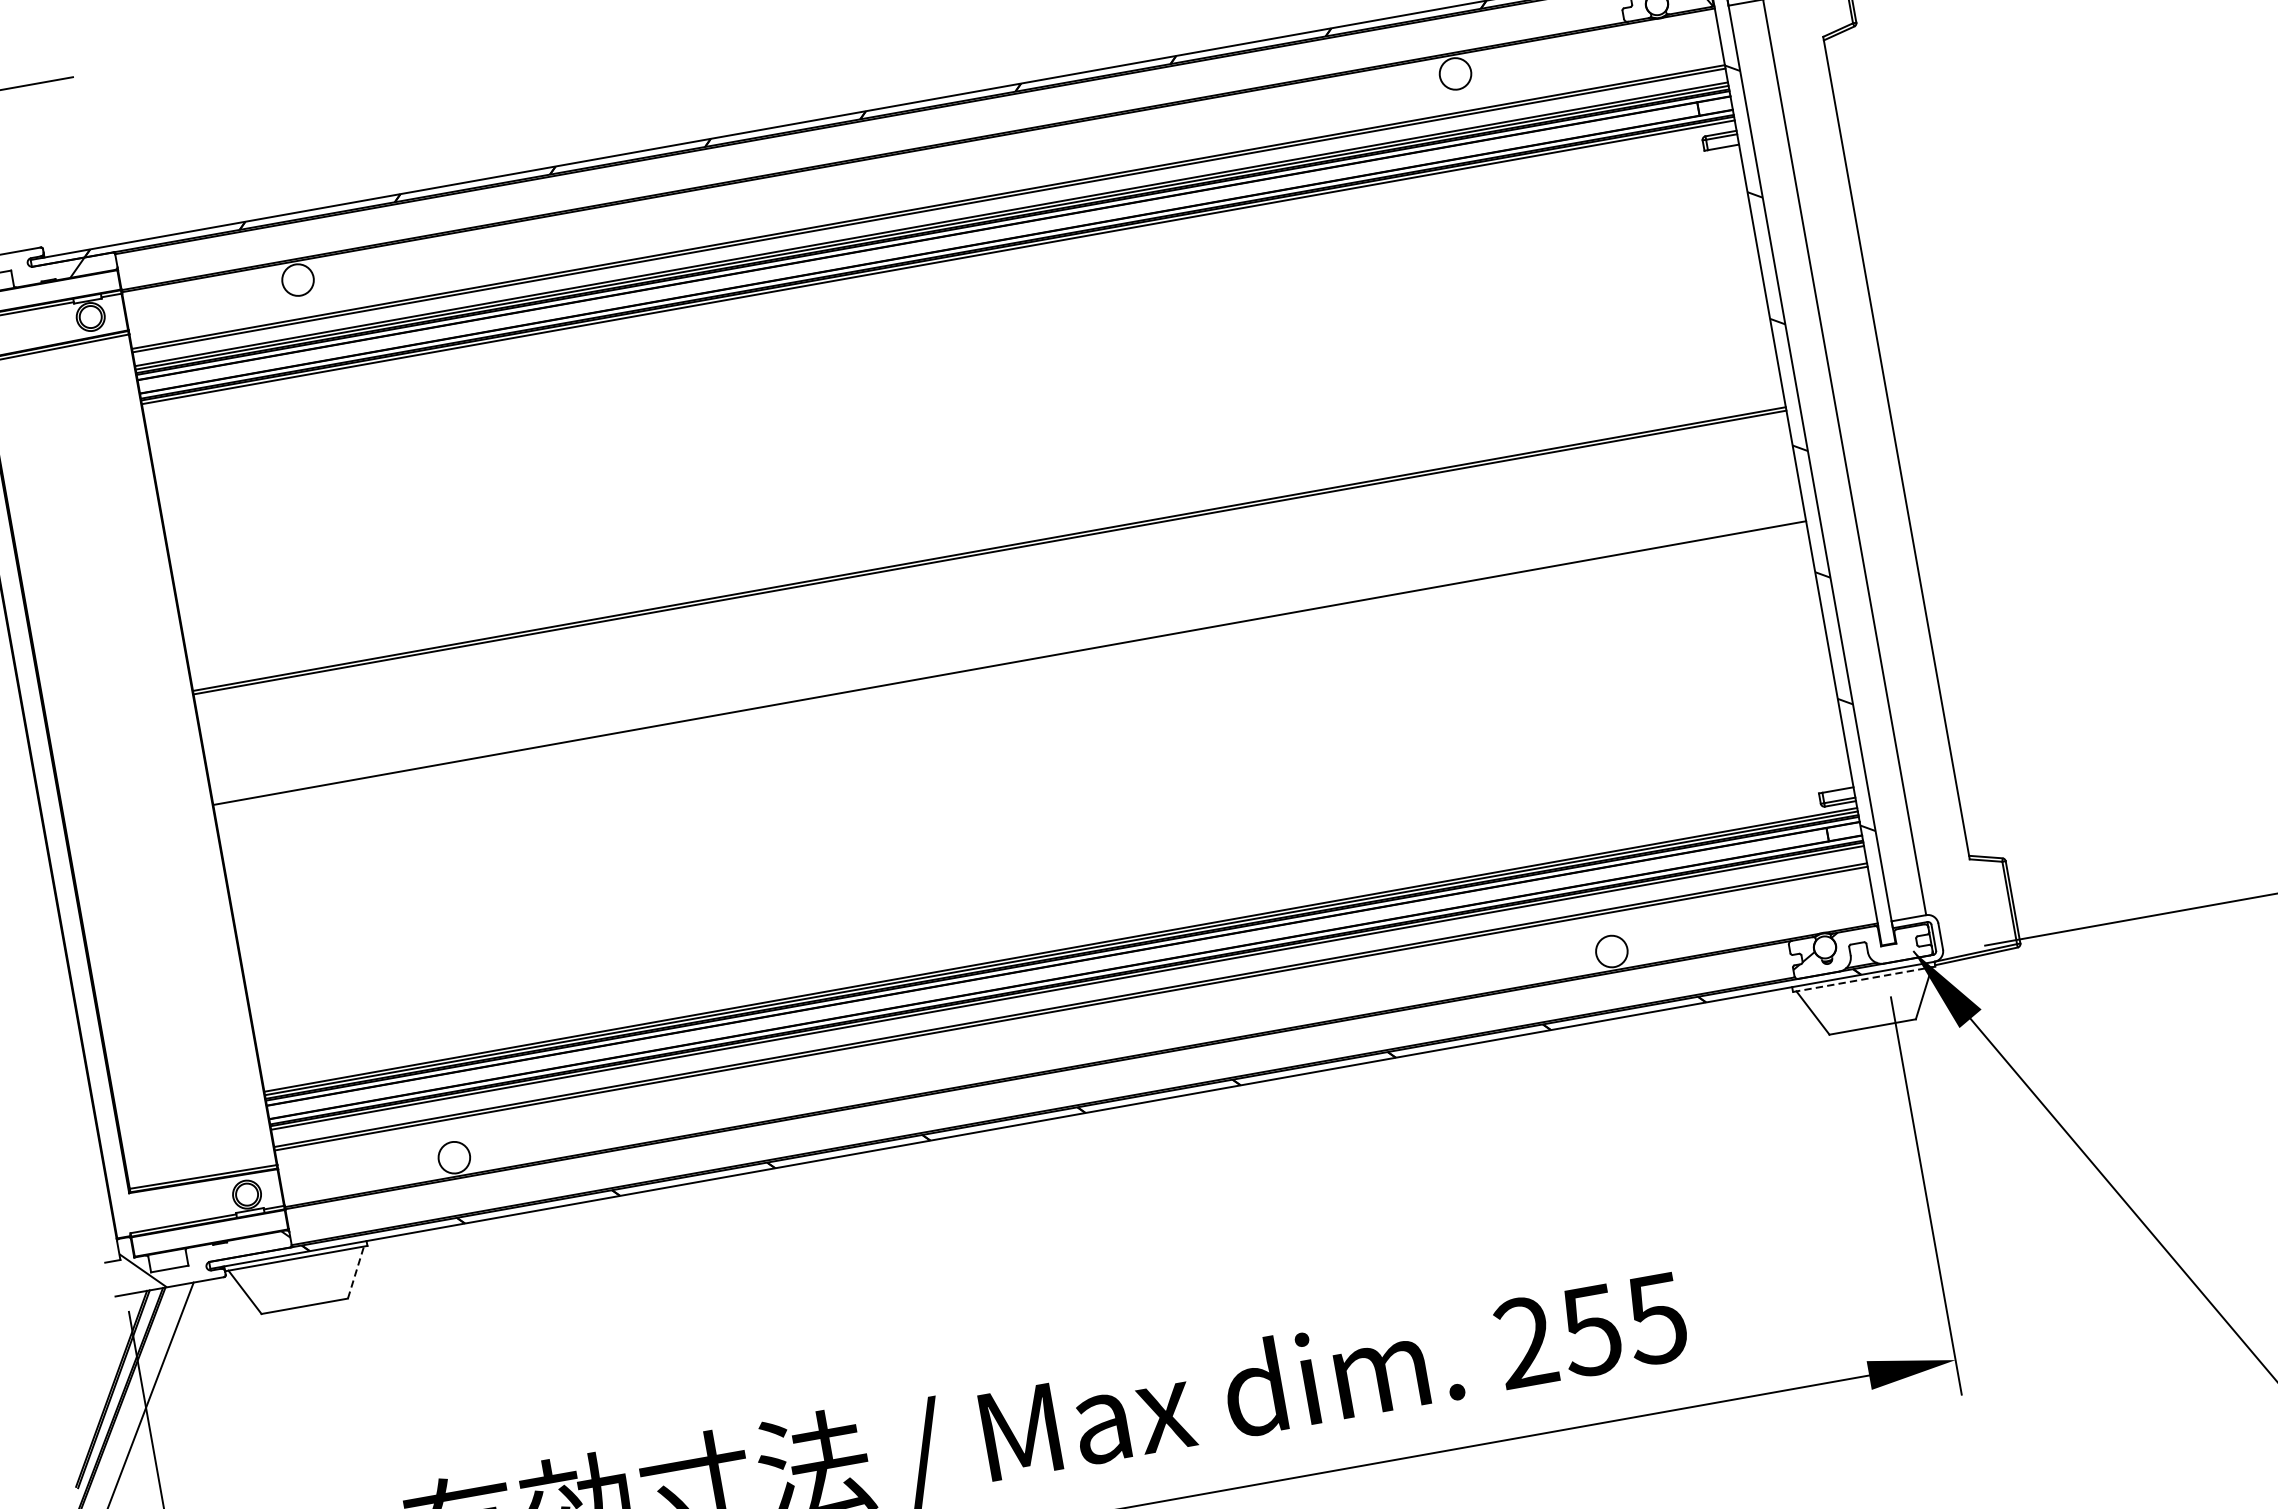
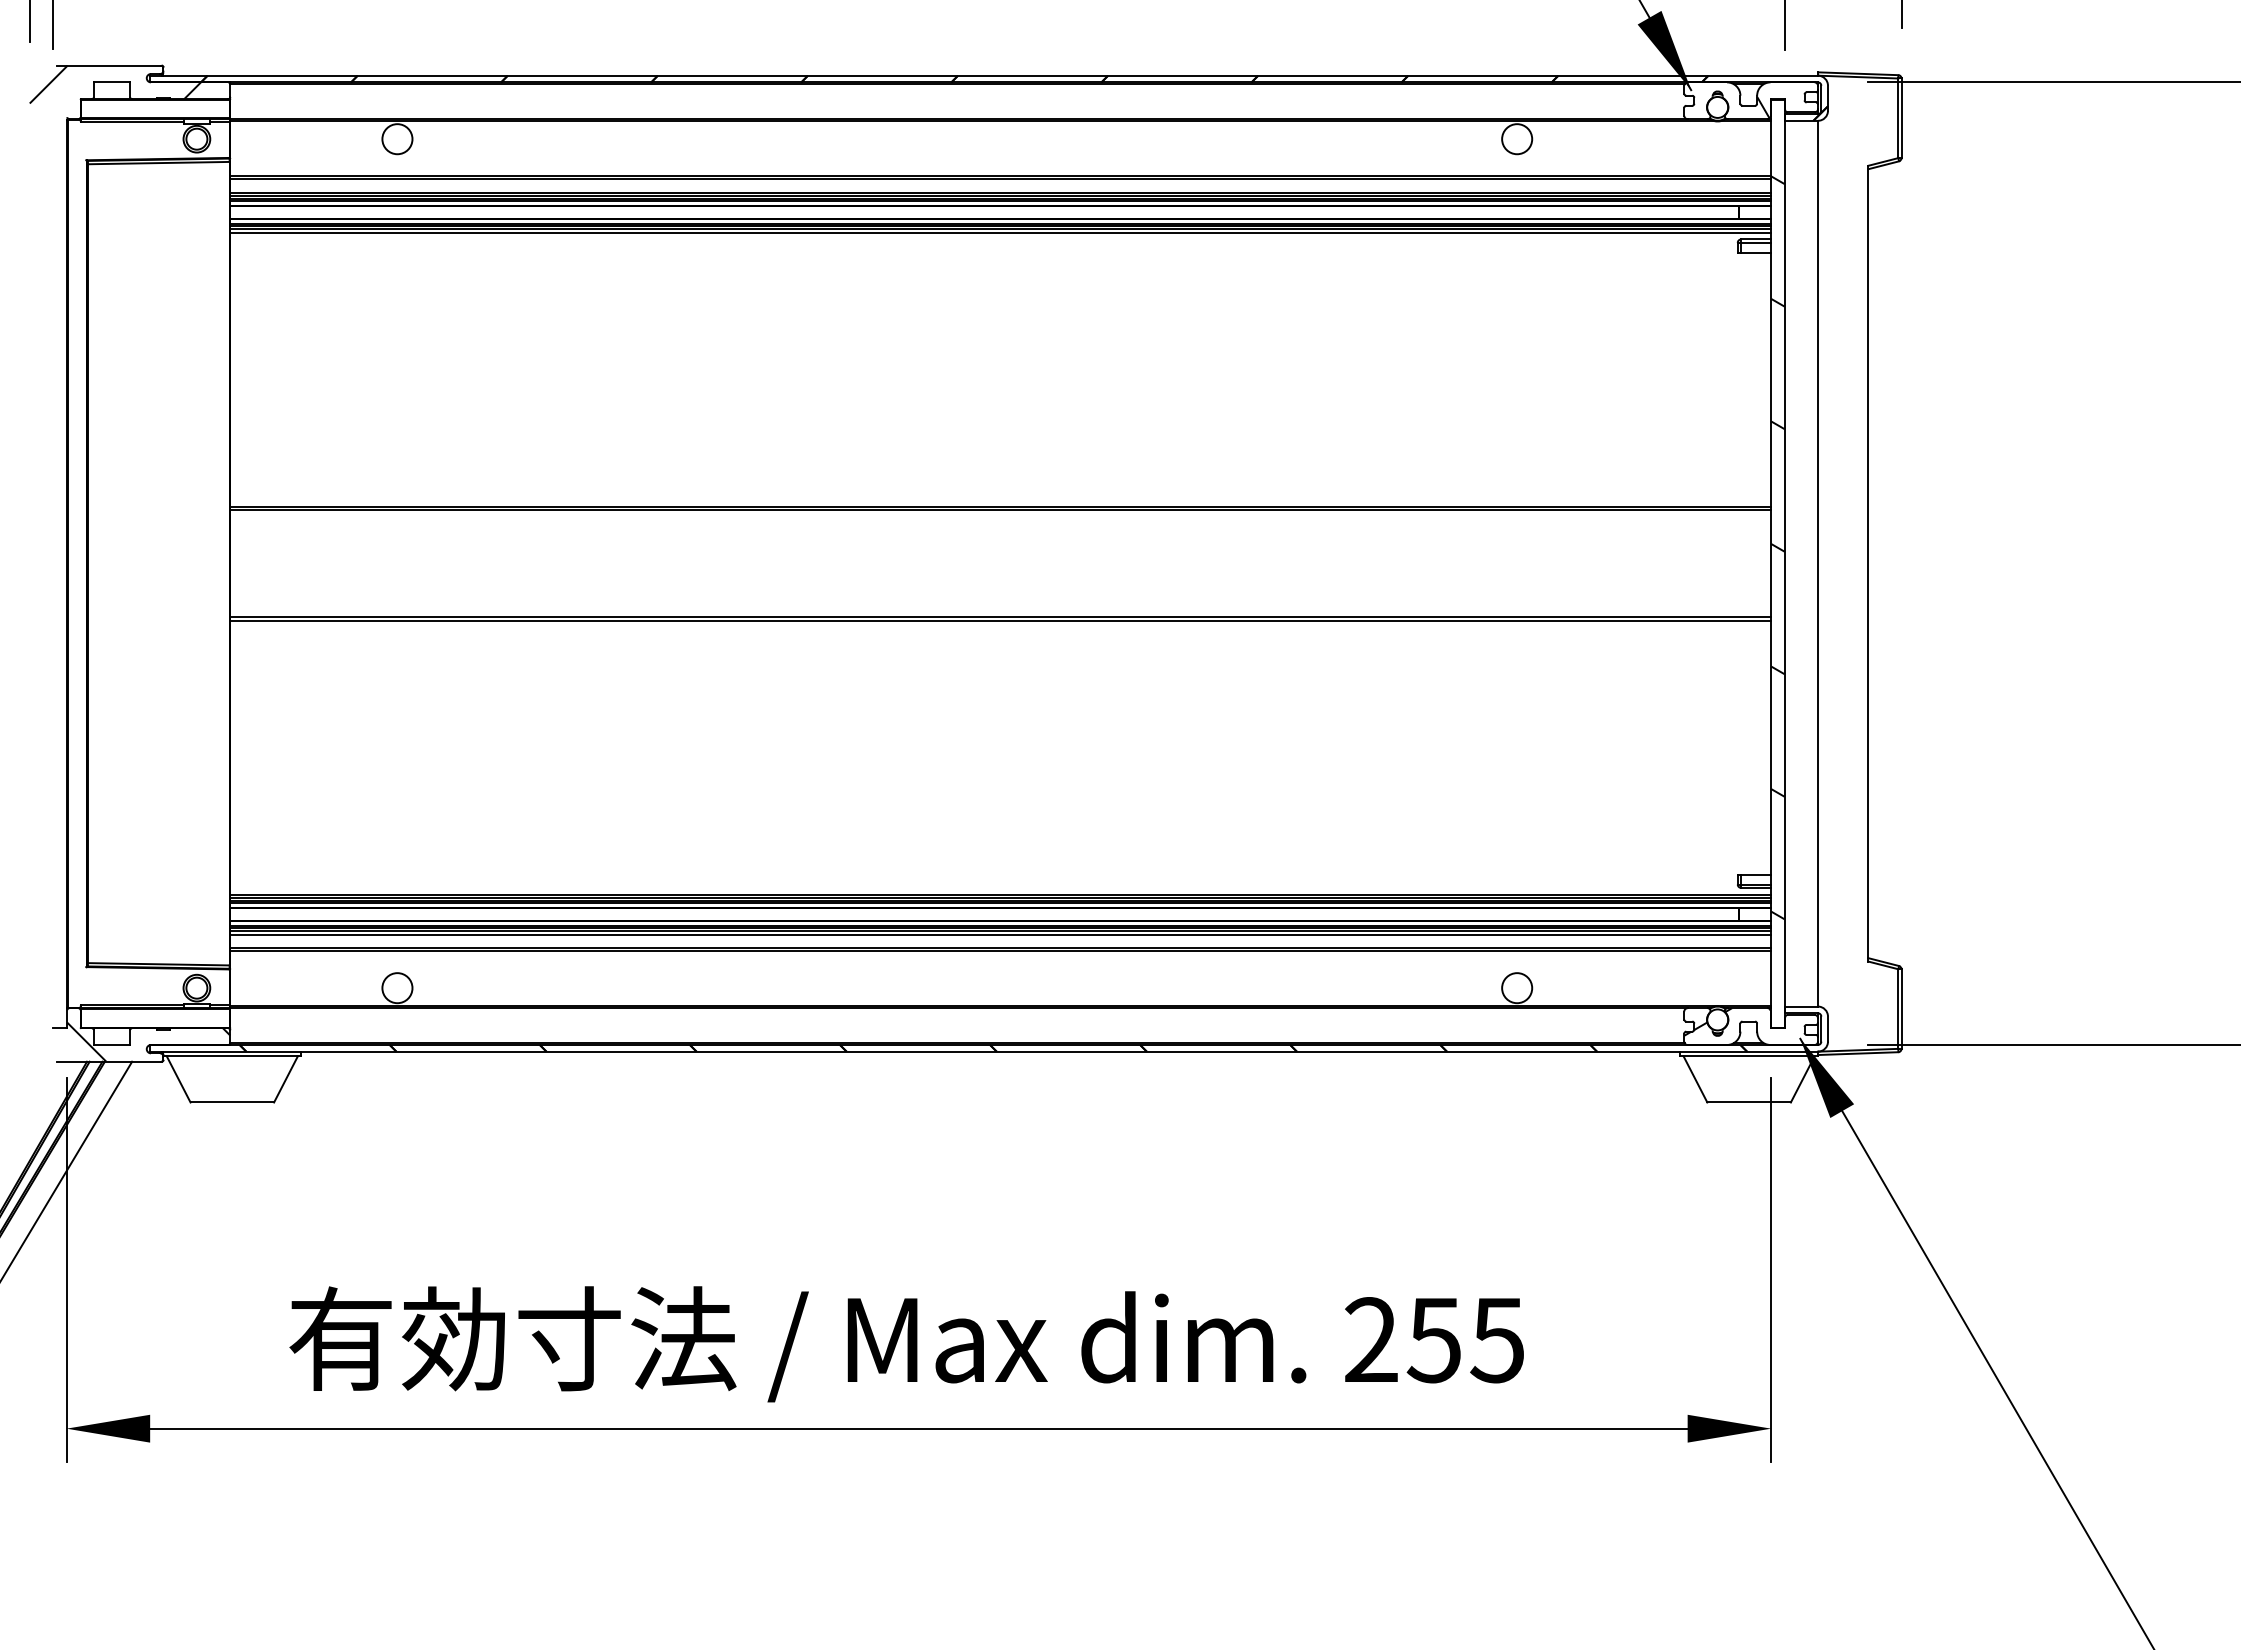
line: (938, 265) -> (1000, 232), added
line: (1010, 666) -> (1000, 620), added
line: (1864, 979) -> (1749, 1056), dashed -> solid
line: (1067, 991) -> (1000, 934), added
line: (355, 1272) -> (285, 1079), dashed -> solid

